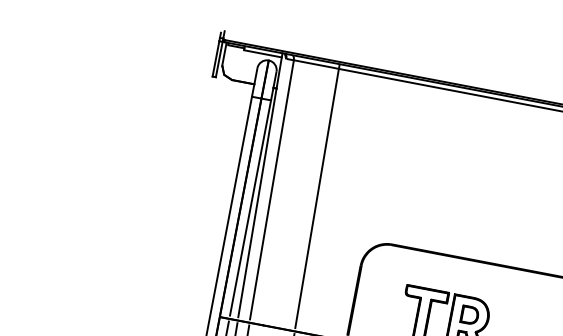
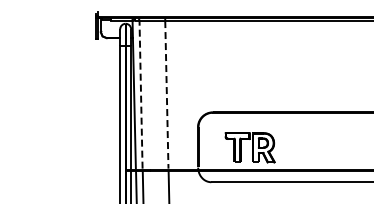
line: (272, 189) -> (141, 94), solid -> dashed
line: (316, 197) -> (166, 94), solid -> dashed

